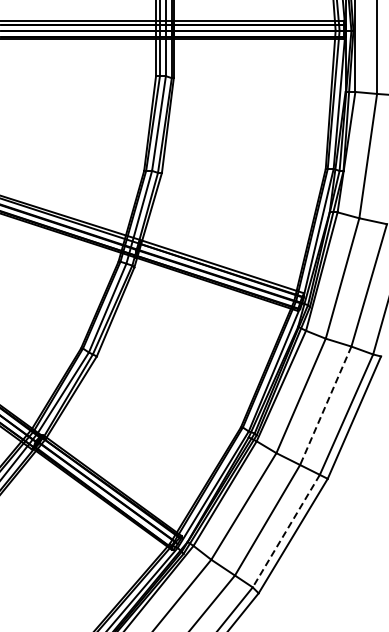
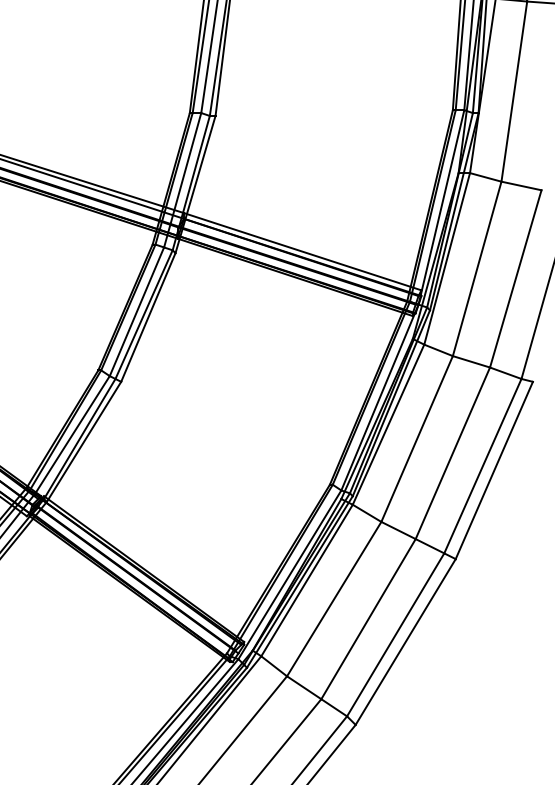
line: (325, 405) -> (452, 452), dashed -> solid
line: (286, 531) -> (395, 635), dashed -> solid

